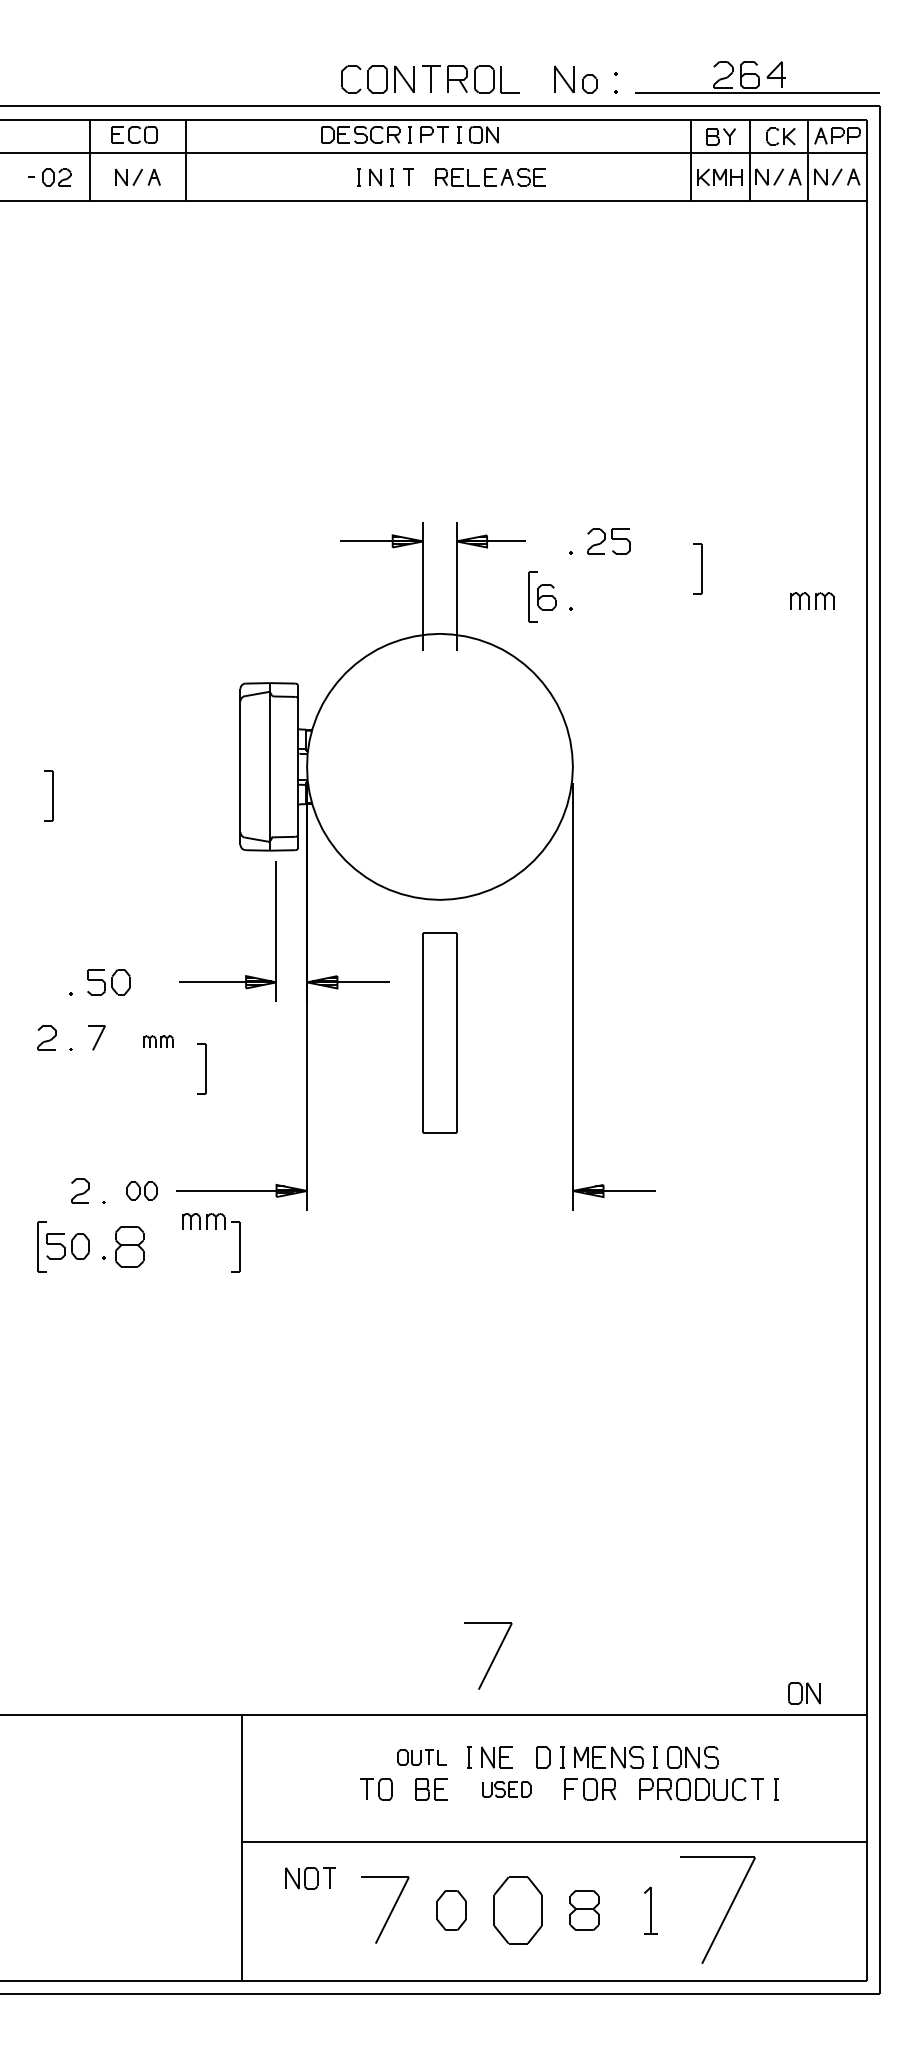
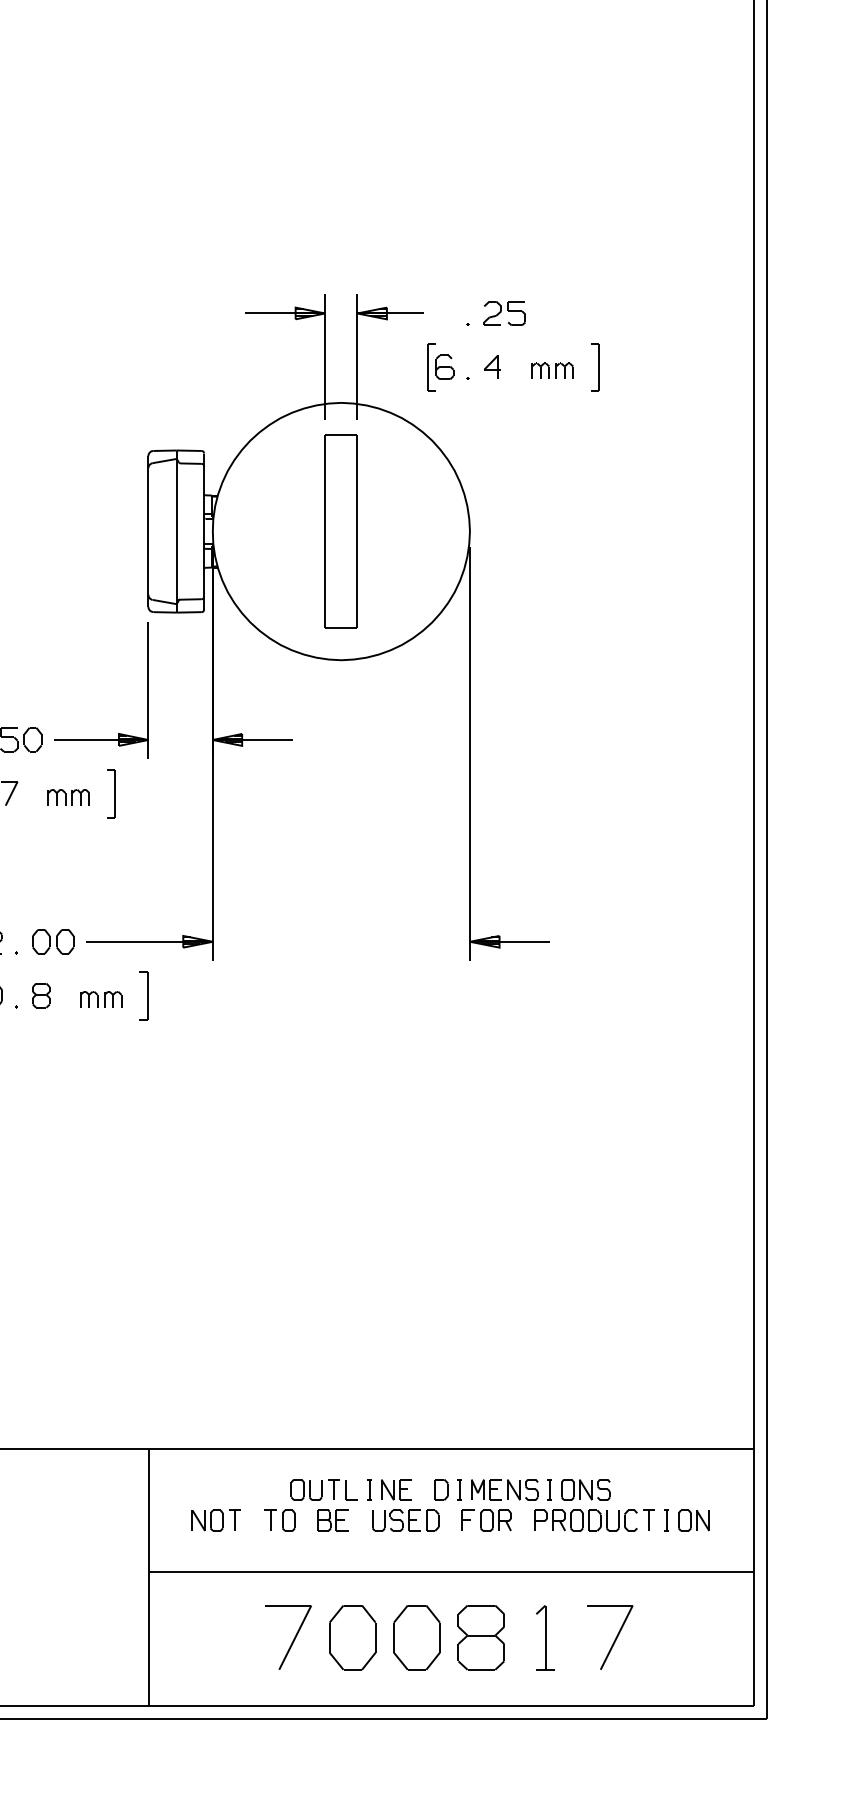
part: (697, 568) -> (595, 366), moved
part: (595, 596) -> (491, 366), added
part: (812, 600) -> (552, 370), moved
part: (245, 975) -> (118, 733), moved
part: (439, 1032) -> (340, 531), moved
part: (158, 1041) -> (69, 797), size x1.43
part: (201, 1068) -> (110, 793), moved
part: (141, 1190) -> (52, 941), size x1.43
part: (203, 1221) -> (101, 999), moved
part: (129, 1246) -> (41, 995), size x0.62
part: (488, 1655) -> (388, 1391), removed
part: (804, 1693) -> (693, 1520), moved
part: (421, 1757) -> (323, 1489), size x1.43
part: (506, 1789) -> (405, 1520), size x1.43
part: (310, 1878) -> (216, 1520), moved
part: (717, 1909) -> (609, 1636), size x0.62
part: (451, 1910) -> (352, 1637), size x1.67
part: (584, 1910) -> (481, 1637), size x1.67
part: (650, 1910) -> (544, 1637), size x1.43

